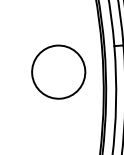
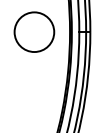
circle: (58, 71) -> (34, 31), moved

